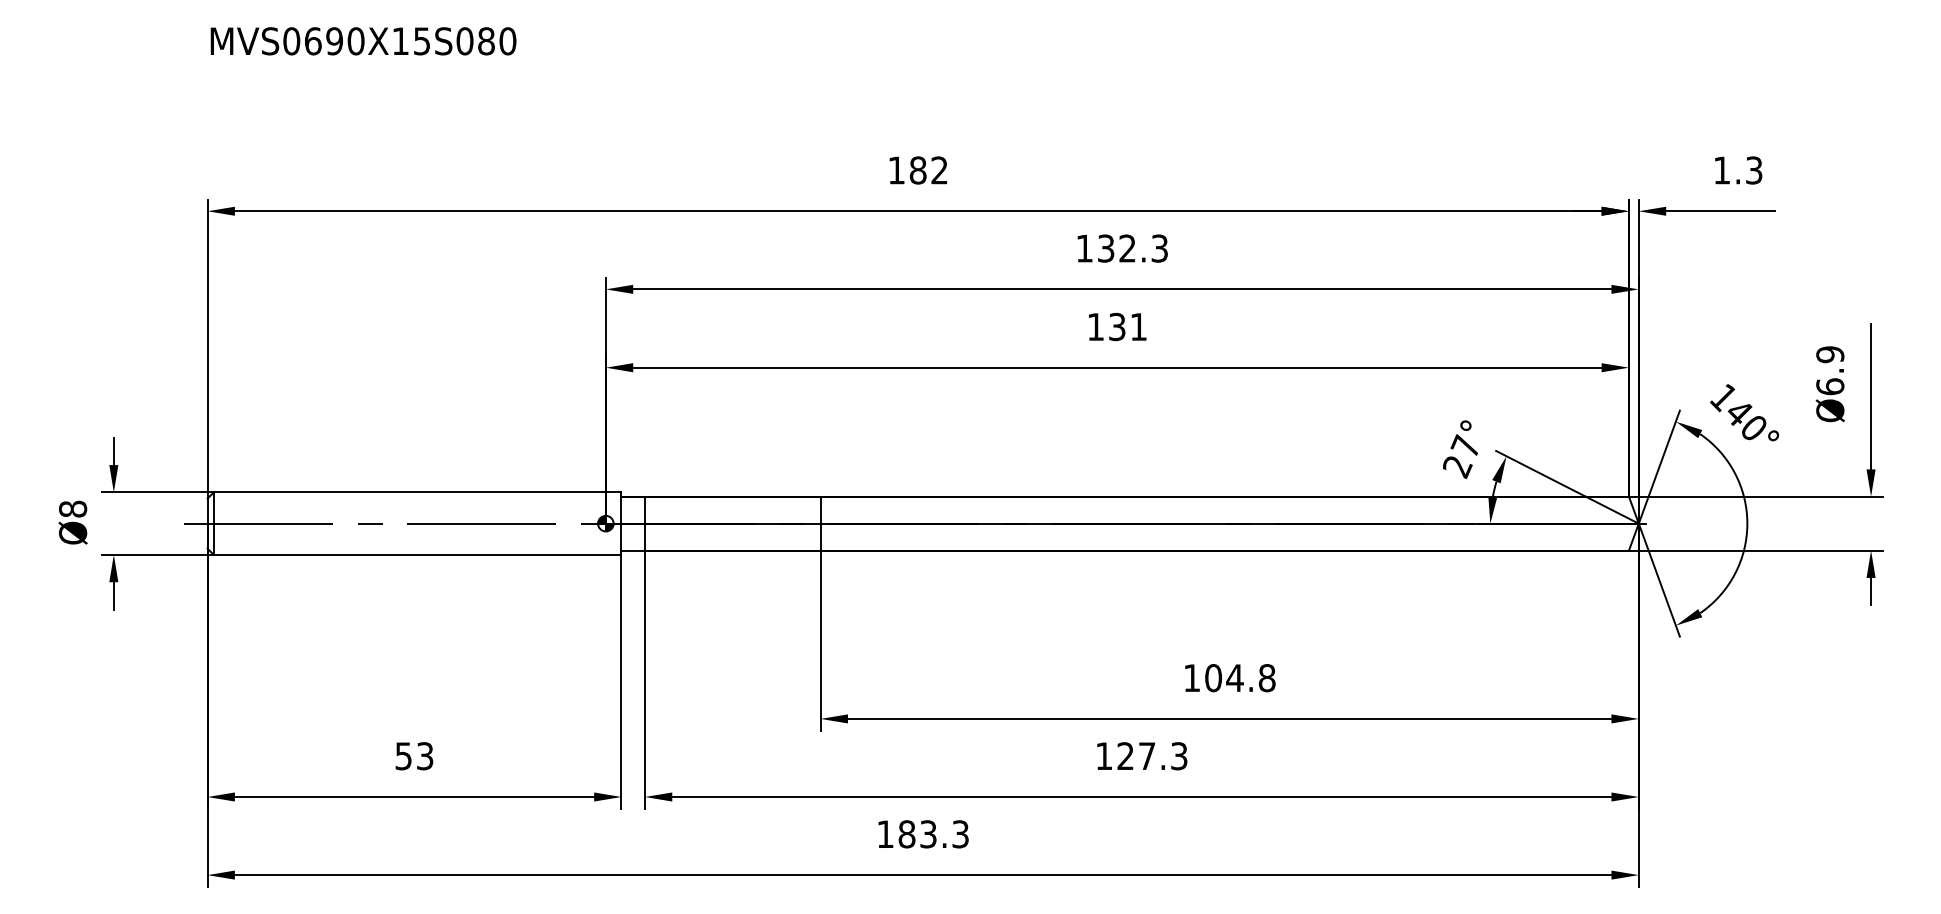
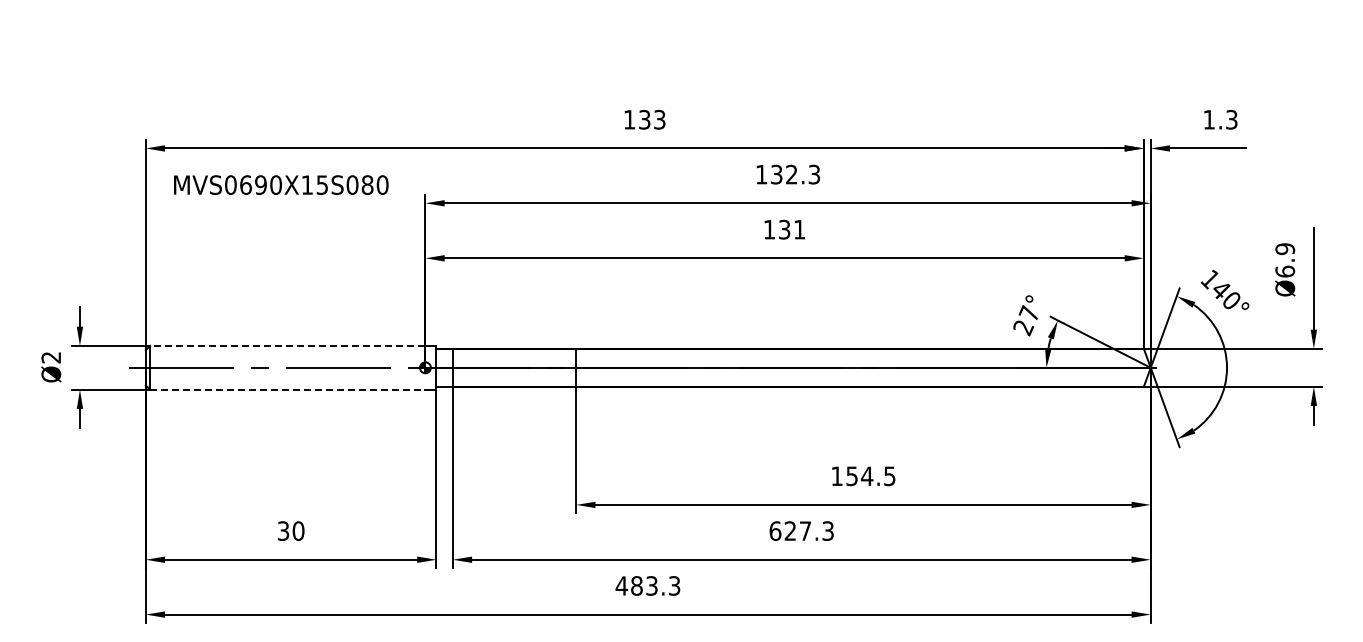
text: (363, 40) -> (281, 184), moved
text: (929, 170) -> (652, 119), 182 -> 133
line: (409, 491) -> (287, 345), solid -> dashed
text: (73, 508) -> (51, 357), Ø8 -> Ø2
line: (409, 554) -> (287, 389), solid -> dashed
text: (1239, 678) -> (870, 476), 104.8 -> 154.5
text: (415, 755) -> (291, 530), 53 -> 30
text: (1104, 755) -> (775, 530), 127.3 -> 627.3
text: (885, 833) -> (621, 585), 183.3 -> 483.3

